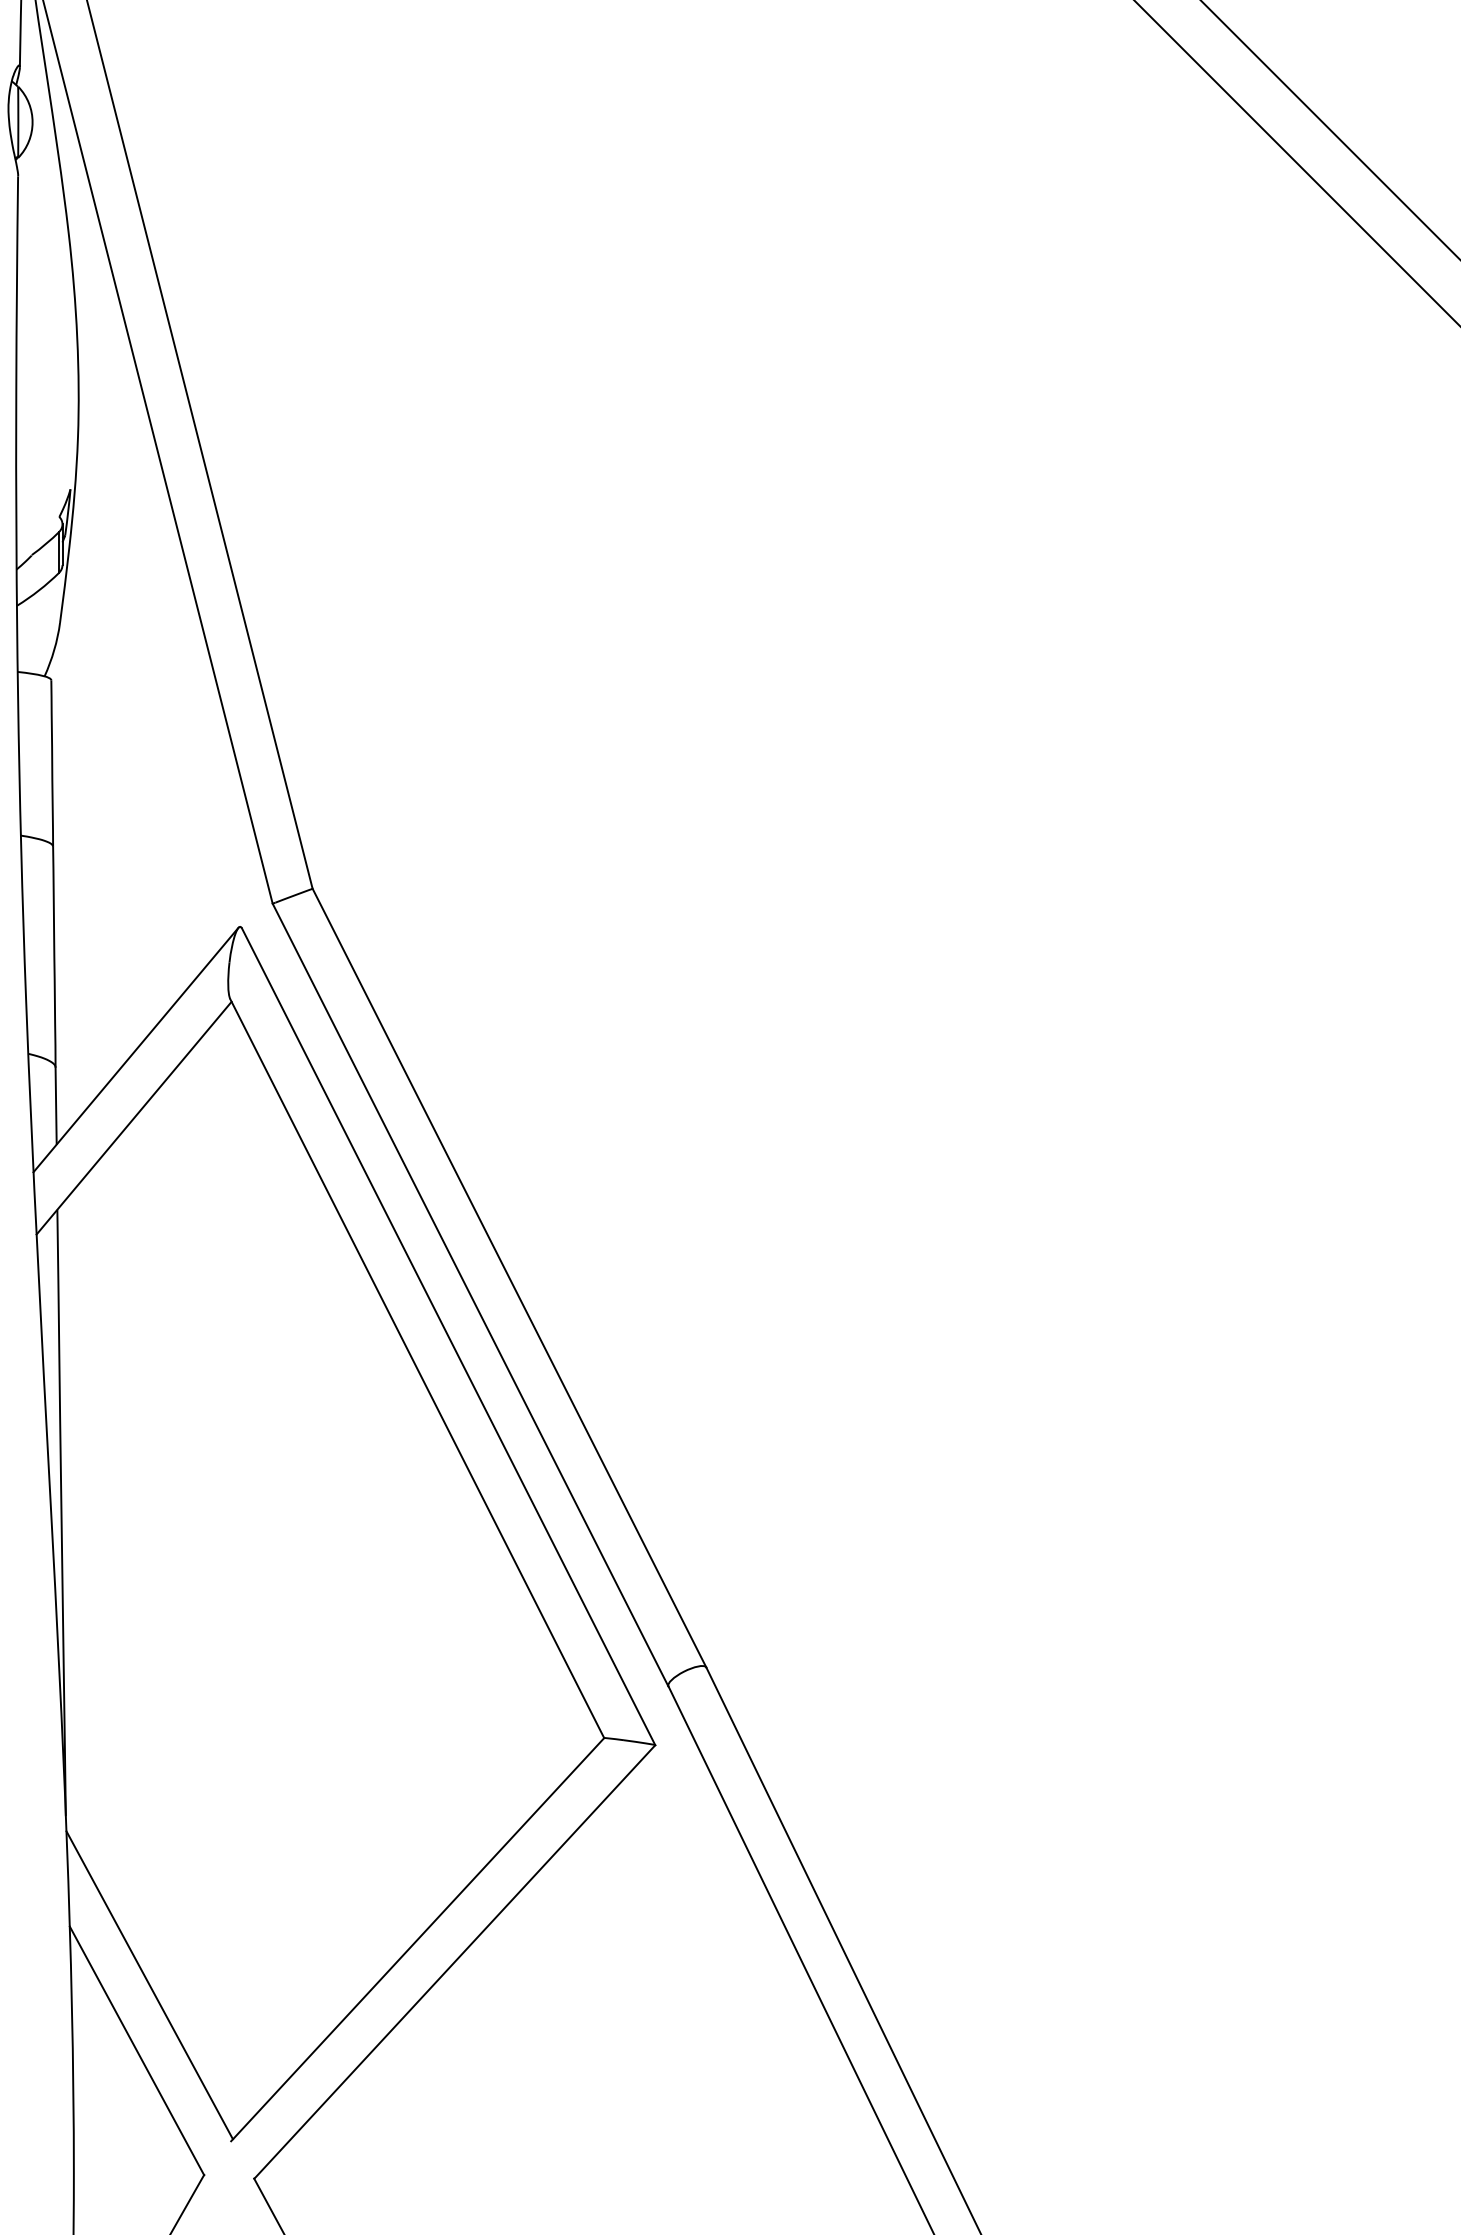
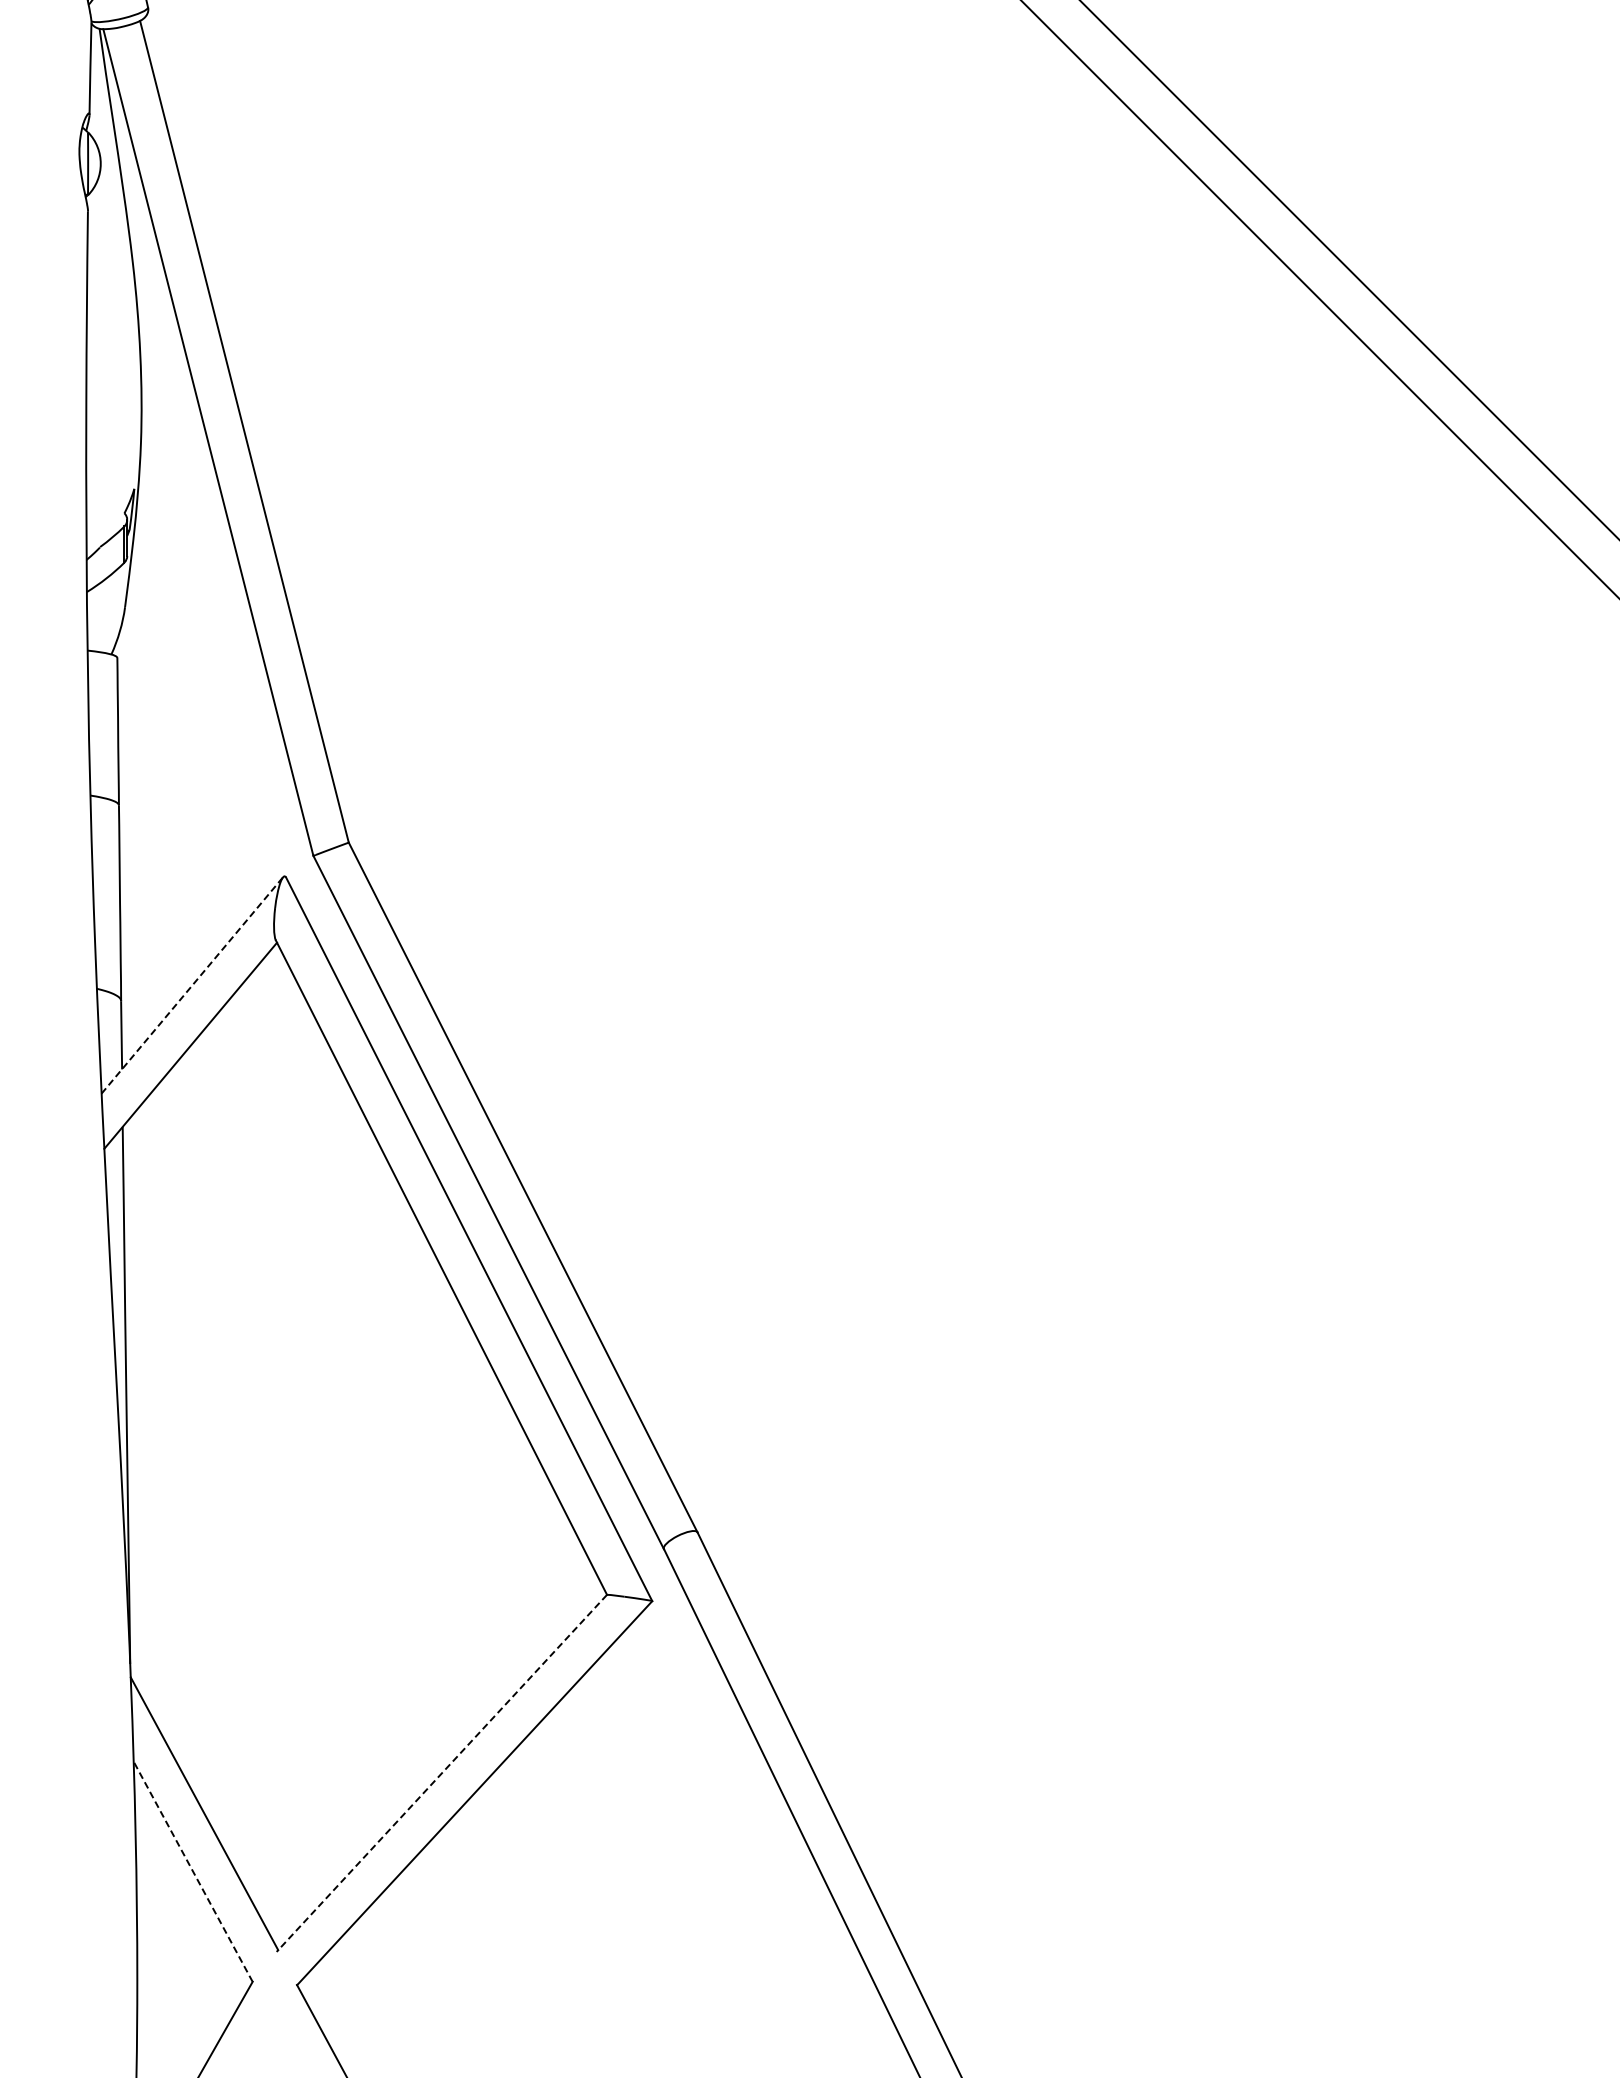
line: (136, 1050) -> (192, 985), solid -> dashed
line: (417, 1939) -> (441, 1773), solid -> dashed
line: (137, 2050) -> (193, 1871), solid -> dashed

